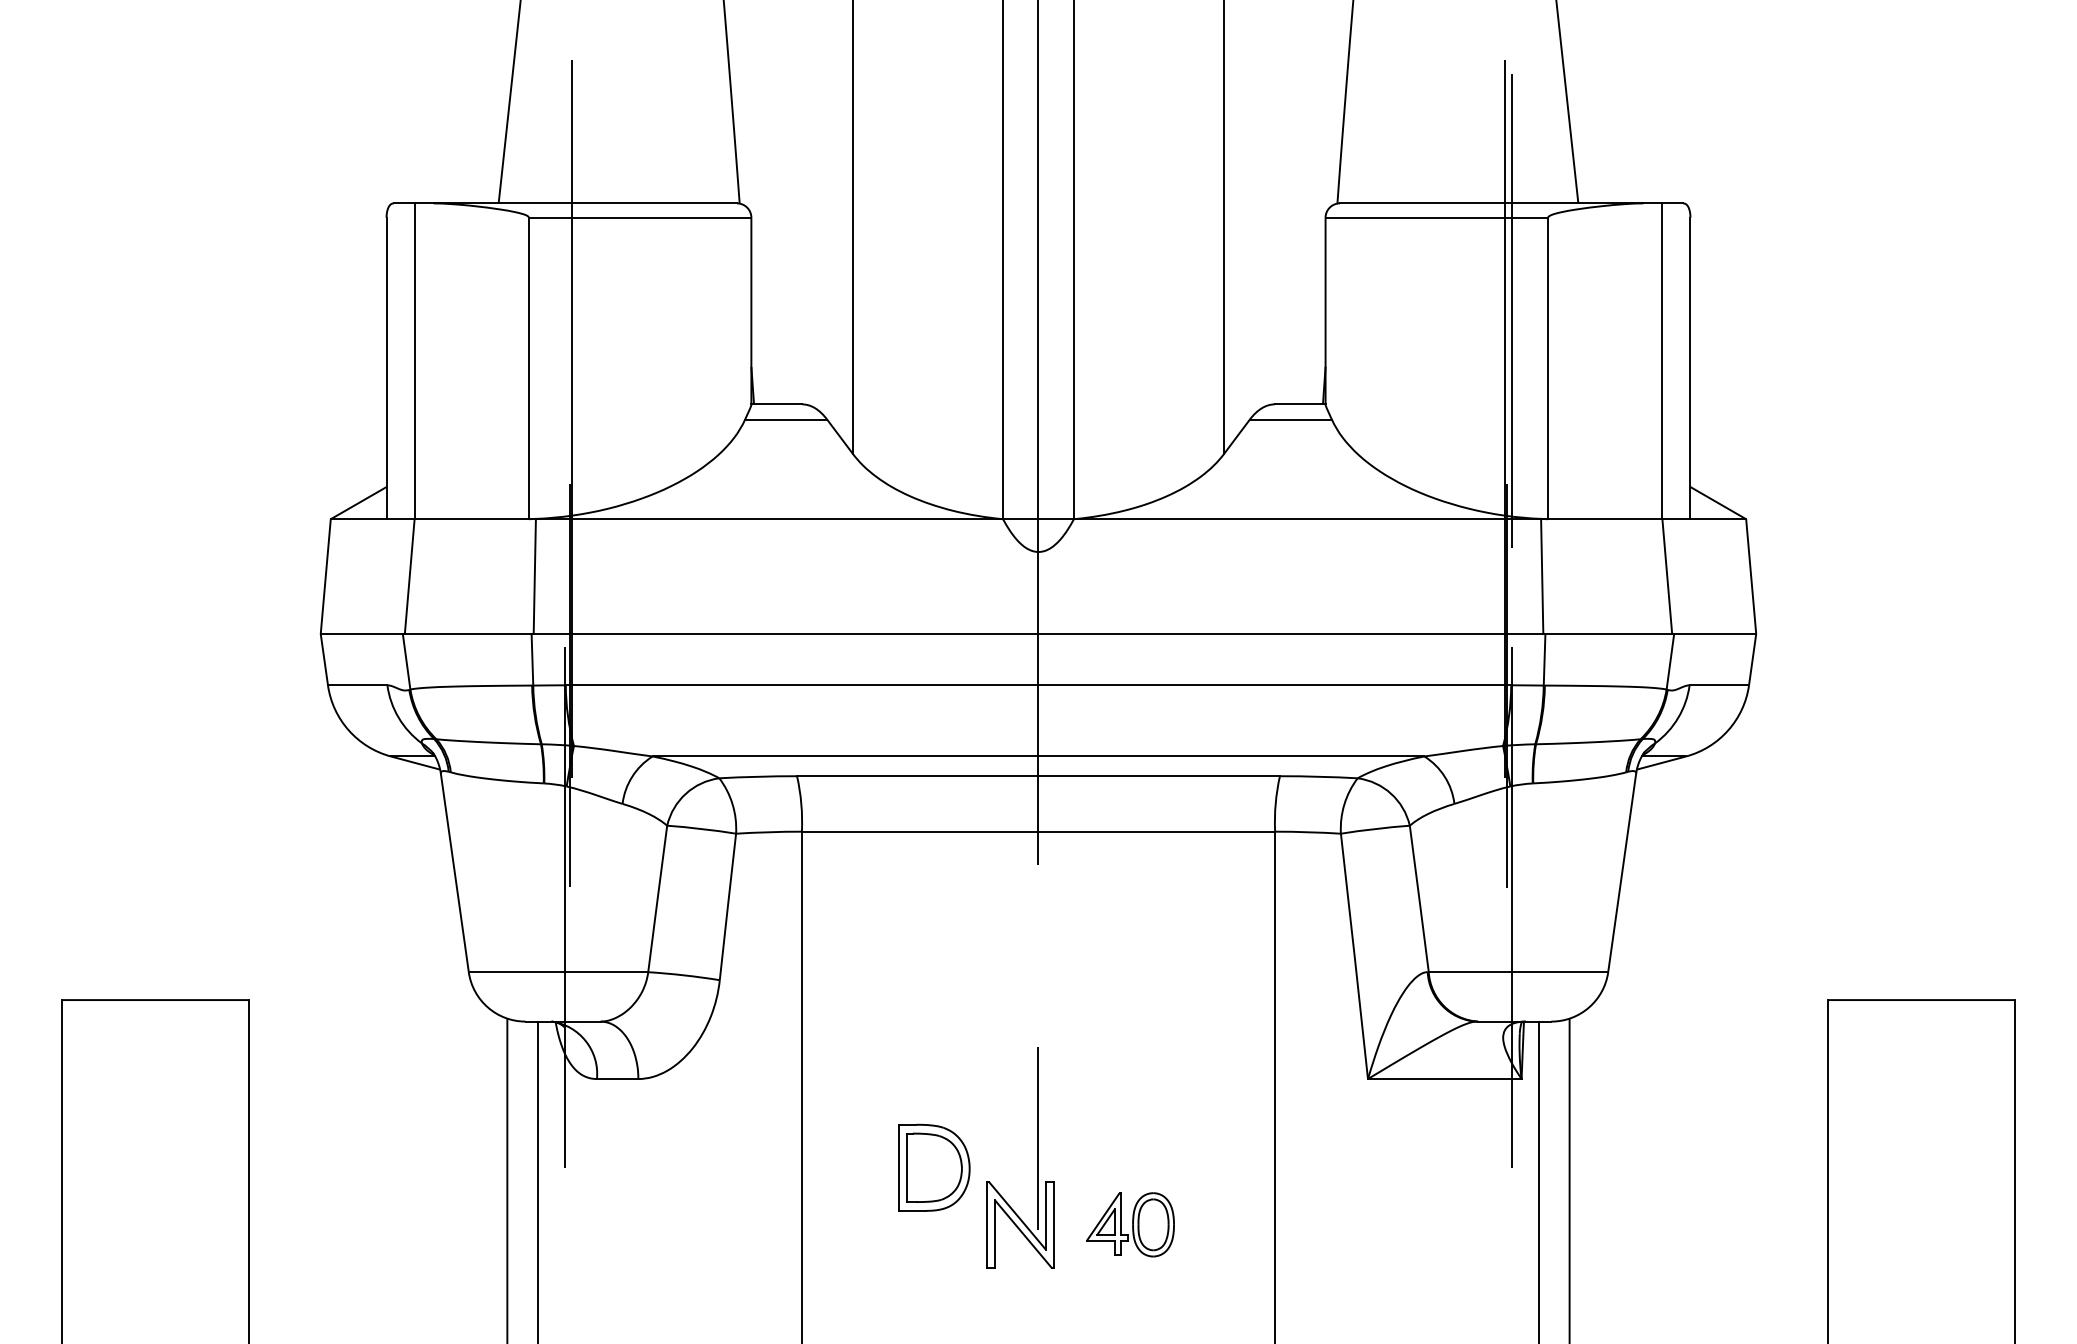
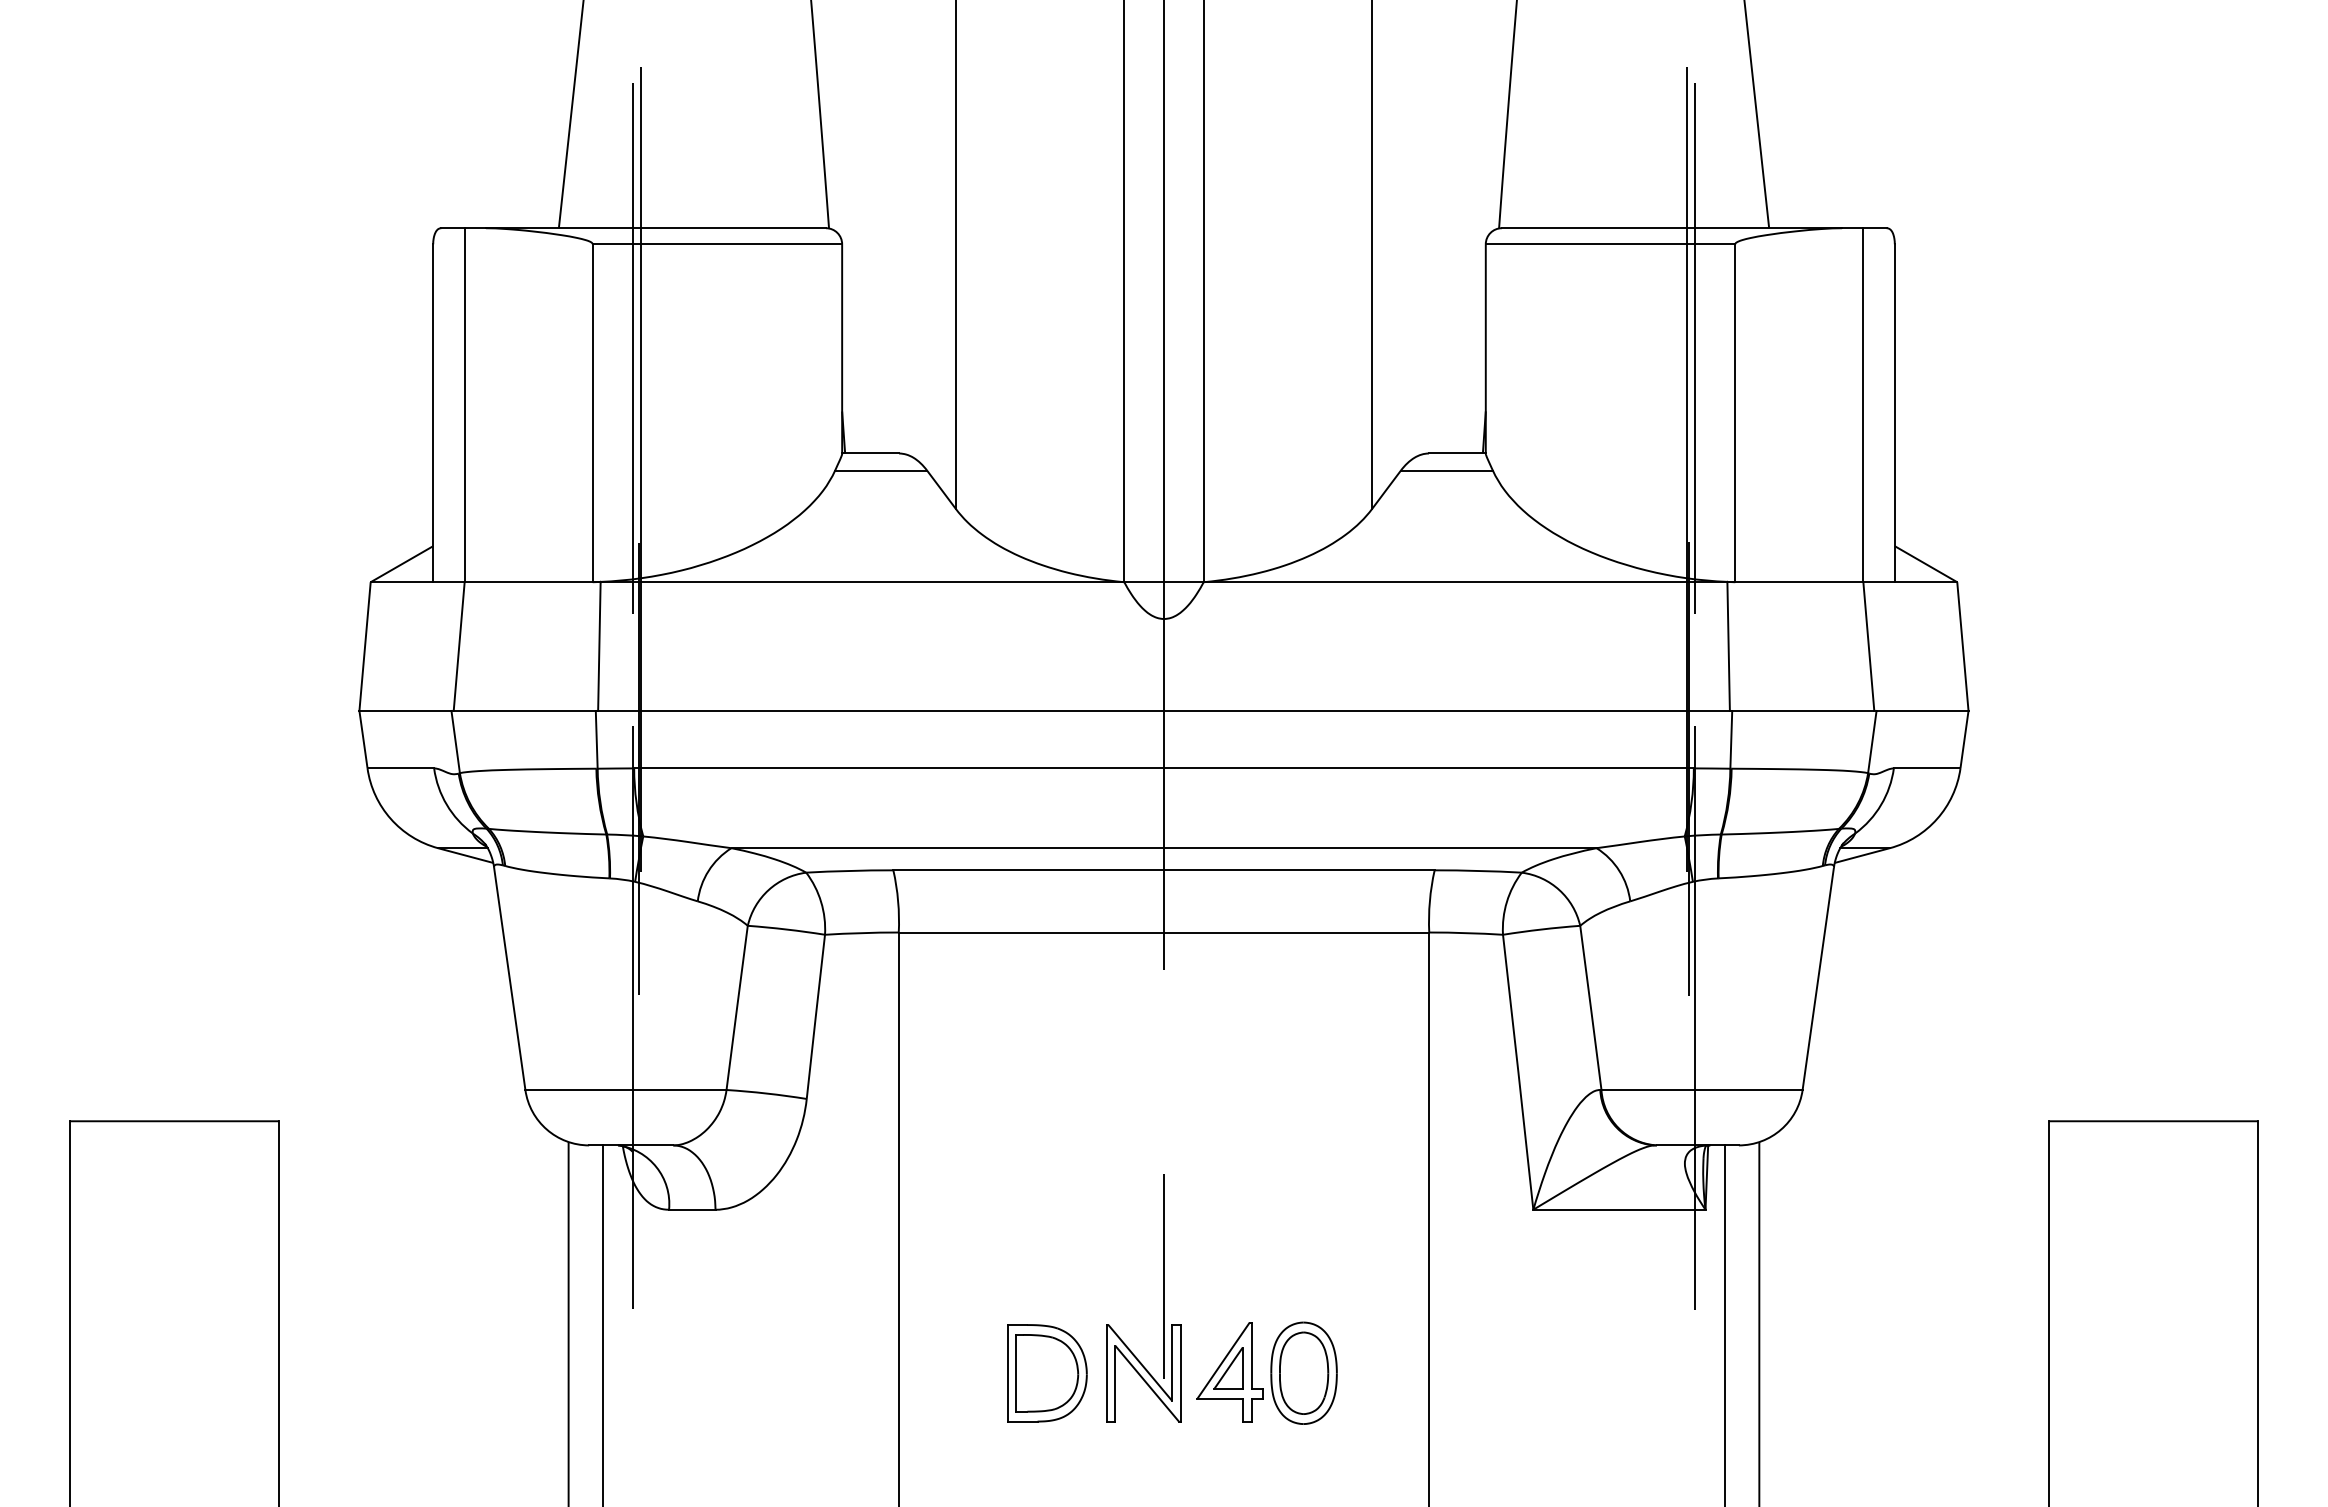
line: (564, 310) -> (632, 348), added
part: (934, 1168) -> (1047, 1373), moved
part: (1129, 1224) -> (1266, 1372), size x1.43

